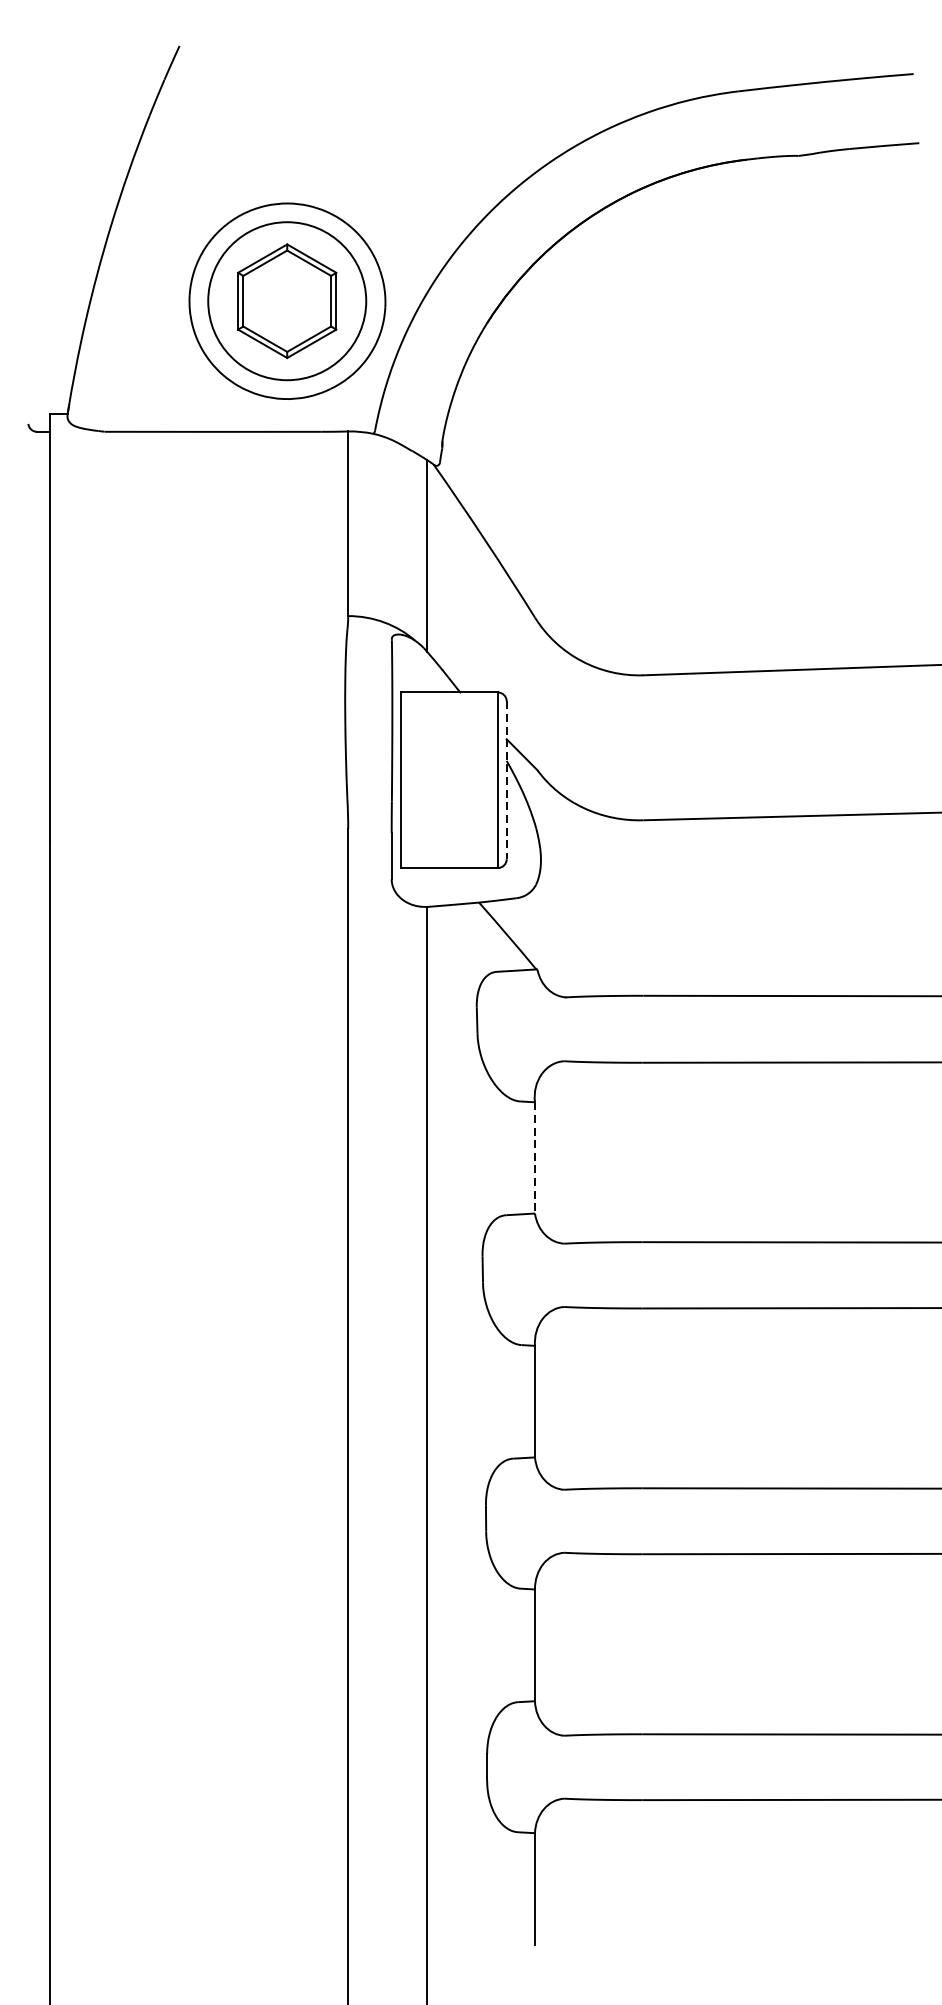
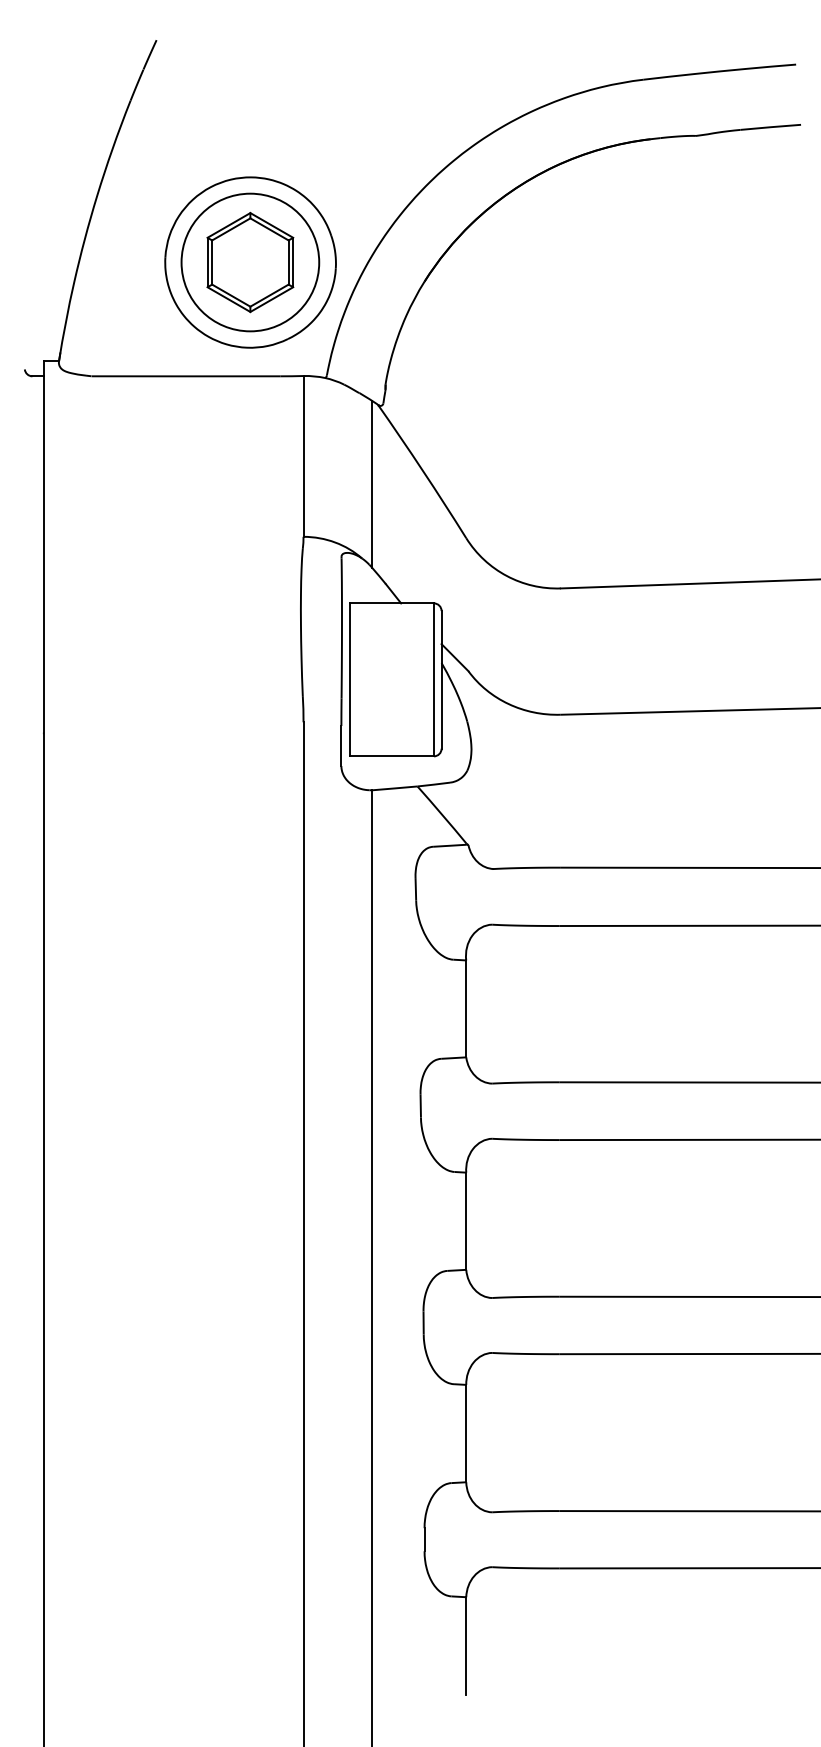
line: (506, 779) -> (441, 679), dashed -> solid
line: (535, 1158) -> (466, 1009), dashed -> solid

